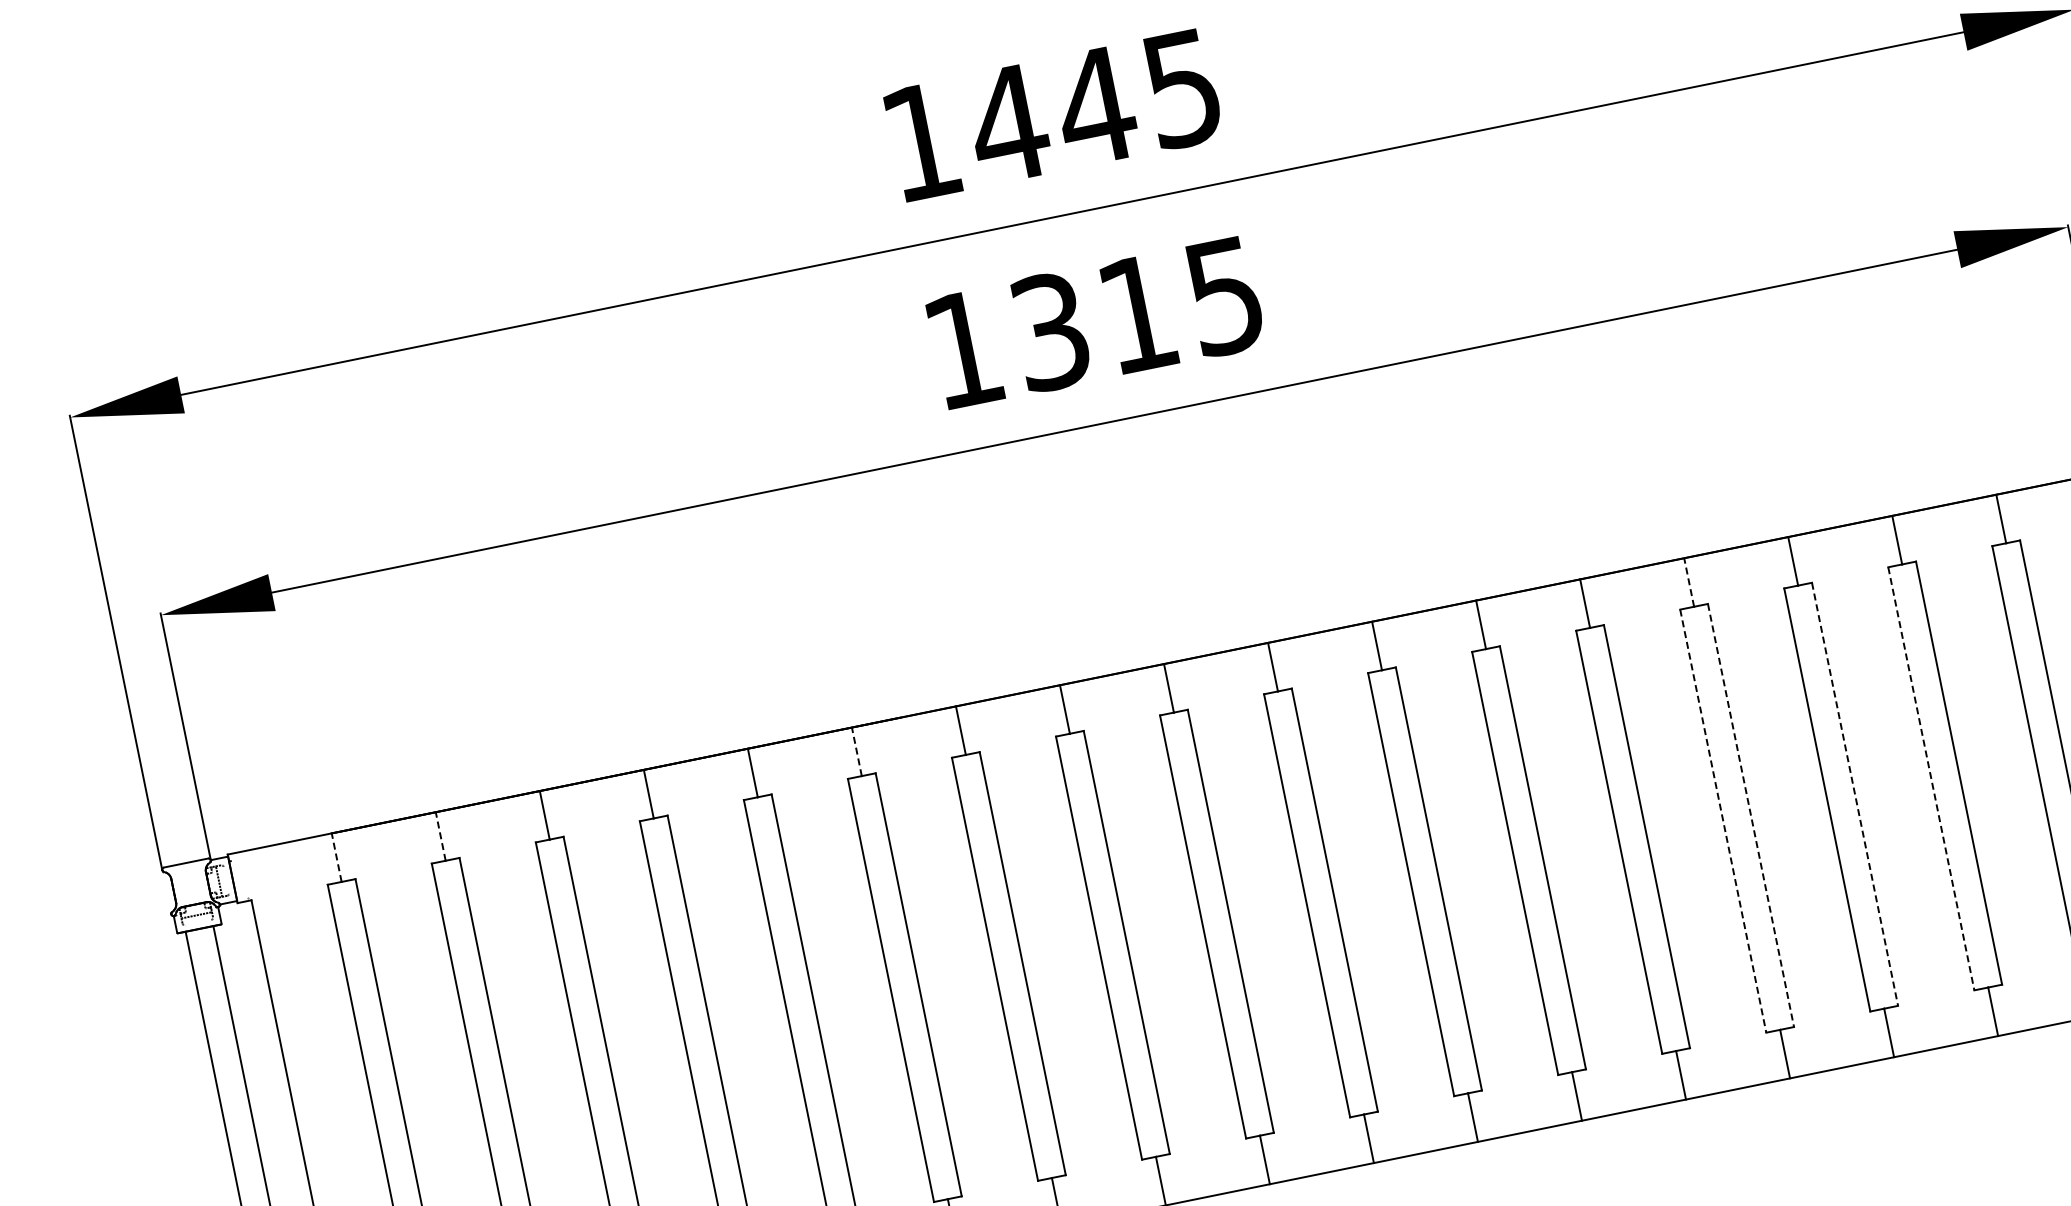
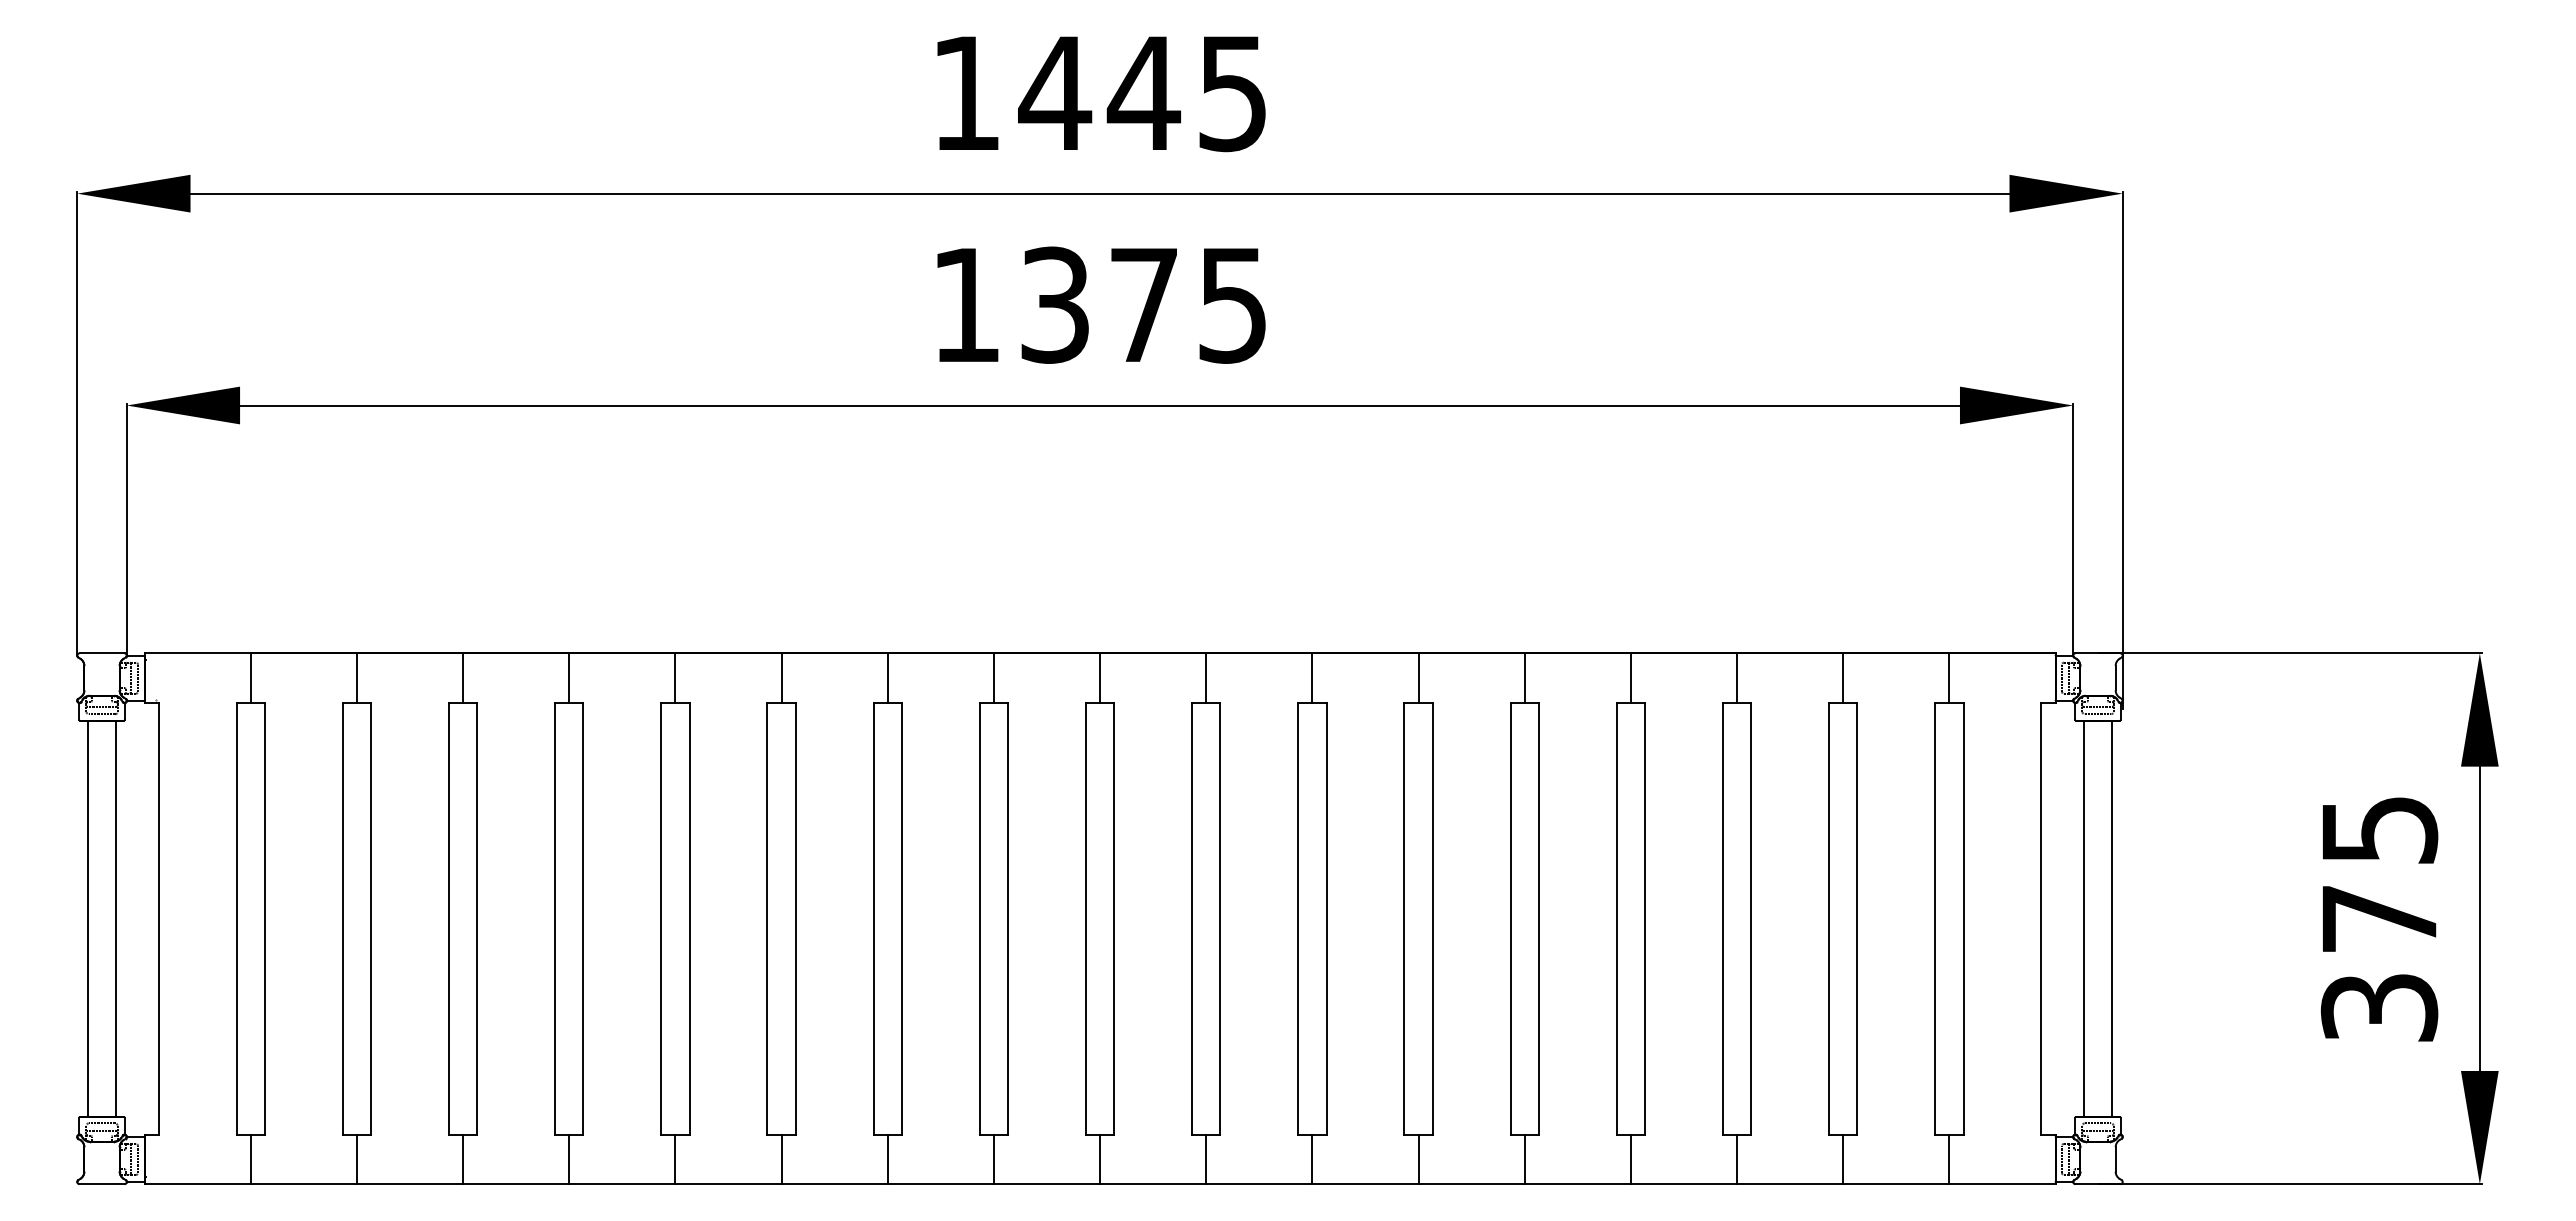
text: (1137, 313) -> (1143, 304), 1315 -> 1375
line: (1688, 582) -> (1630, 678), dashed -> solid
line: (856, 752) -> (781, 678), dashed -> solid
line: (1931, 778) -> (1829, 918), dashed -> solid
line: (1855, 793) -> (1751, 918), dashed -> solid
line: (1751, 815) -> (1645, 918), dashed -> solid
line: (1723, 820) -> (1616, 918), dashed -> solid
line: (440, 836) -> (356, 678), dashed -> solid
line: (336, 858) -> (250, 678), dashed -> solid
line: (226, 879) -> (138, 677), added
line: (197, 923) -> (101, 714), added

